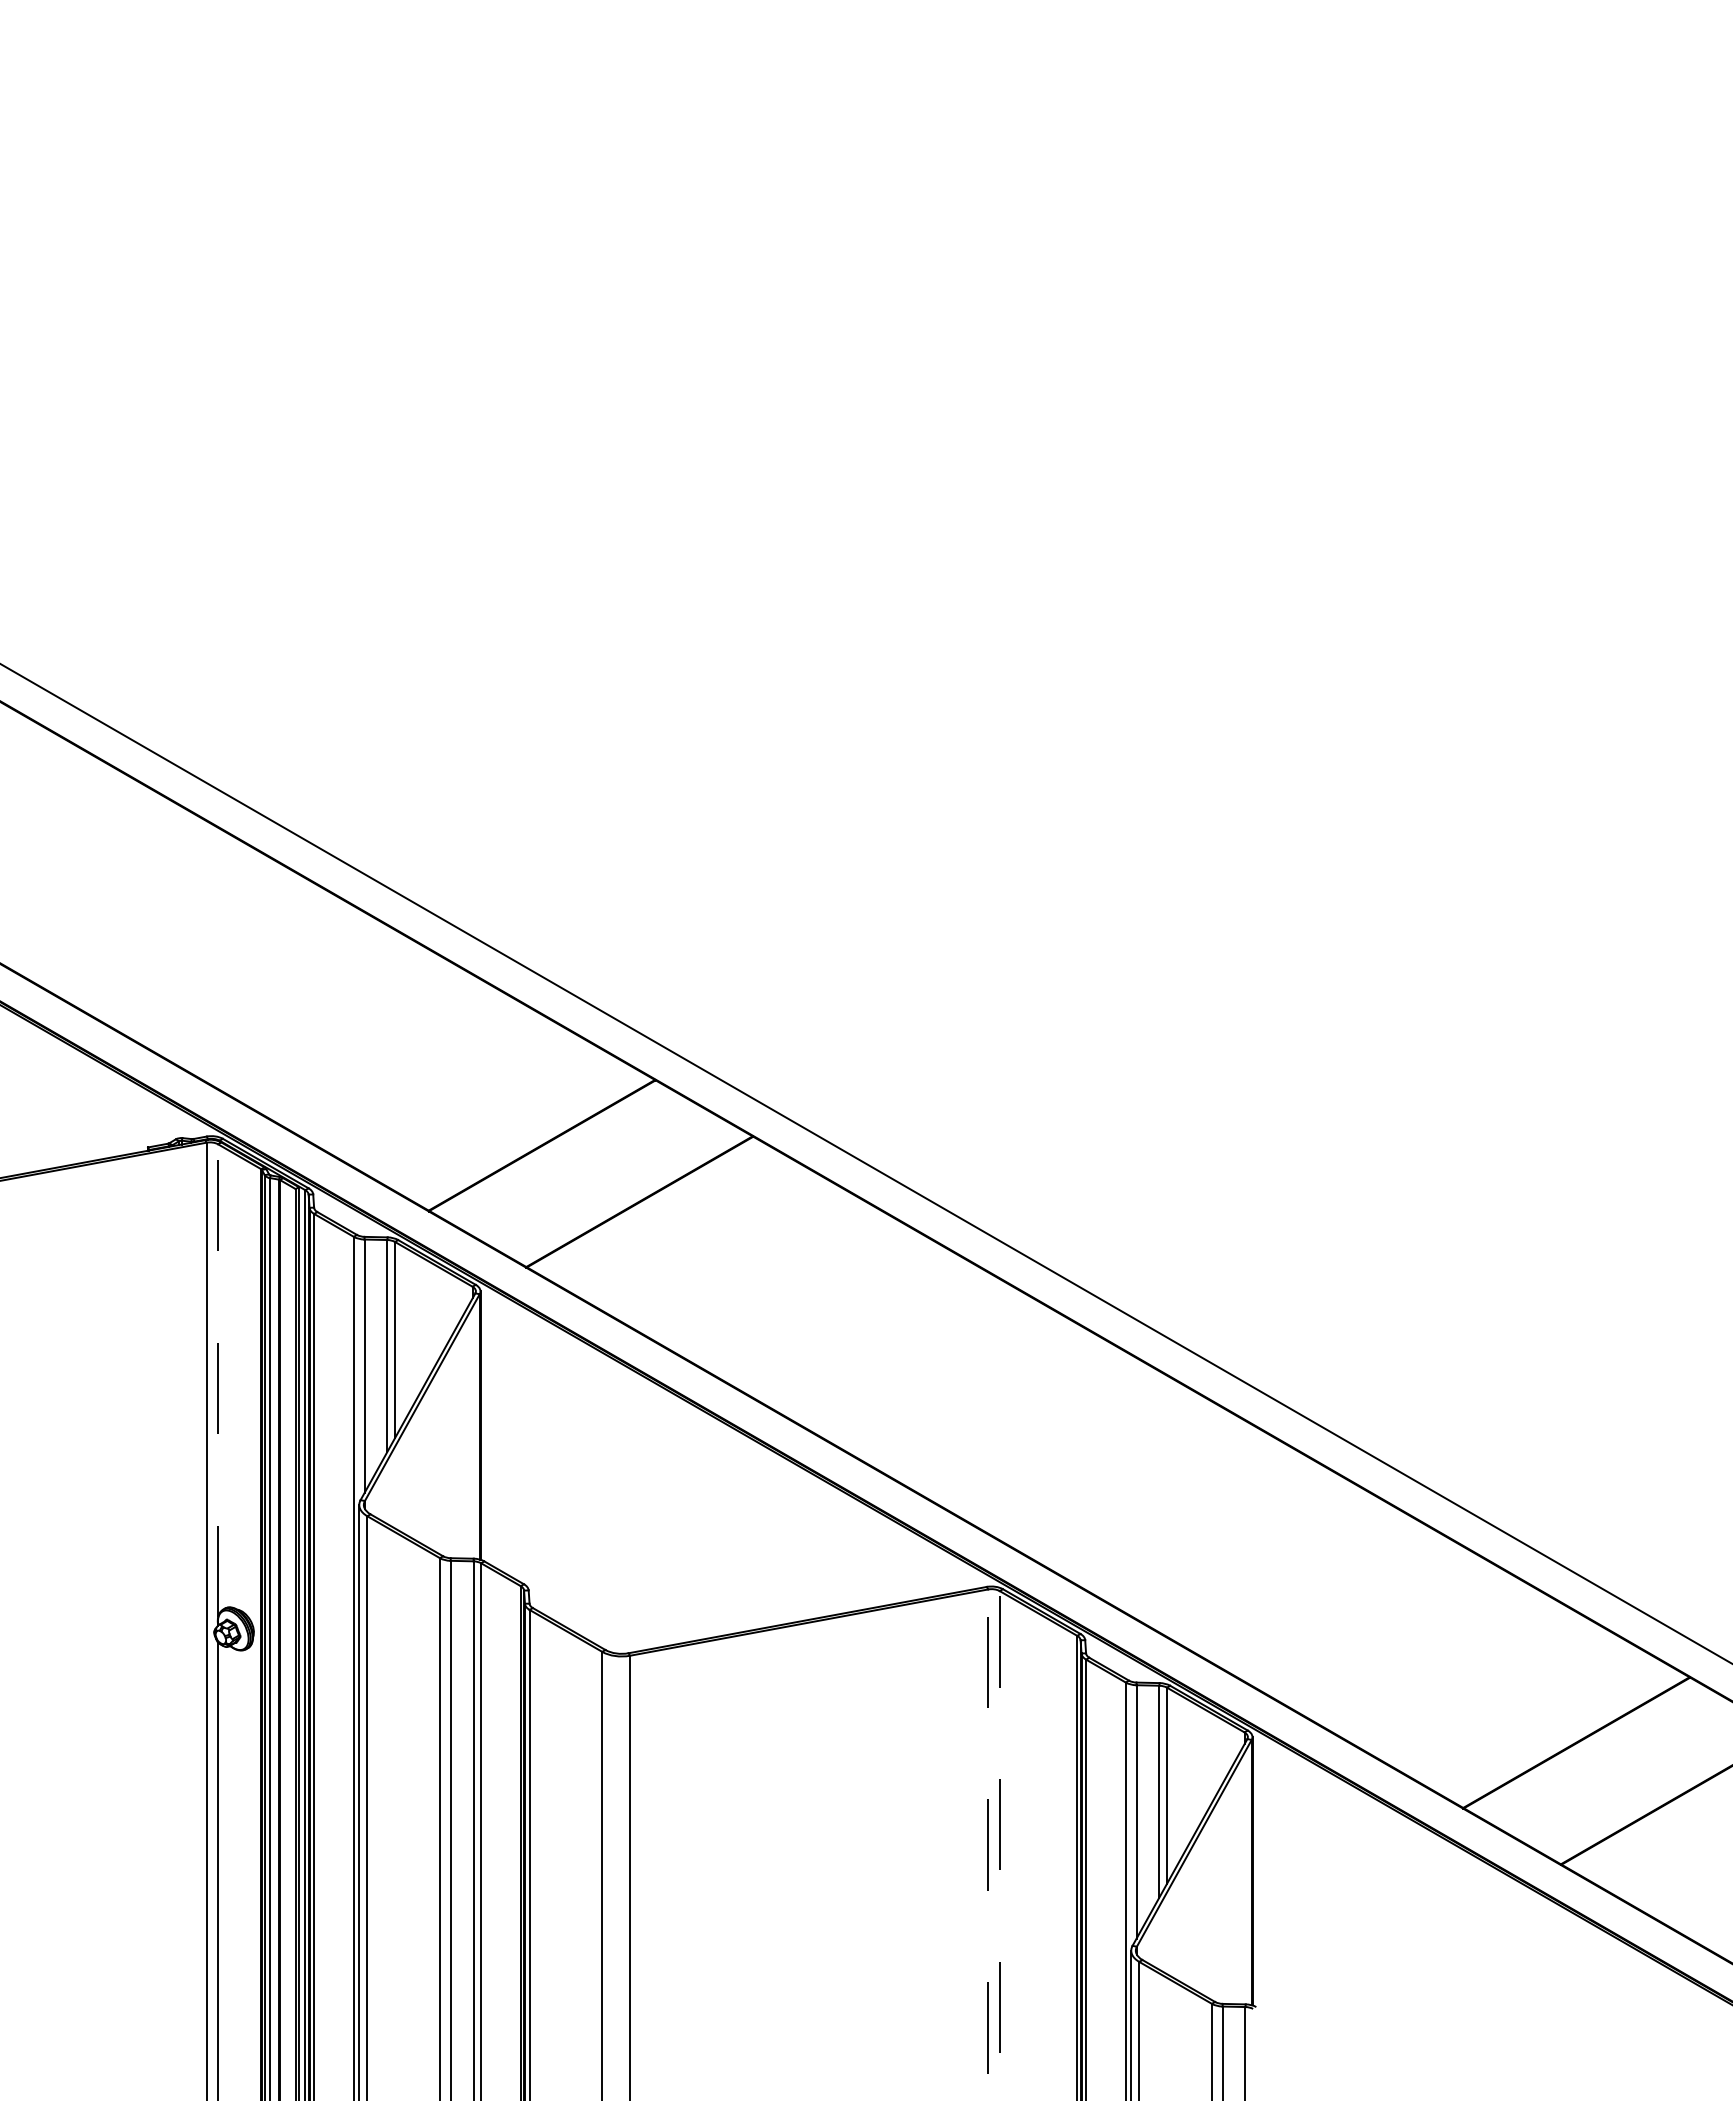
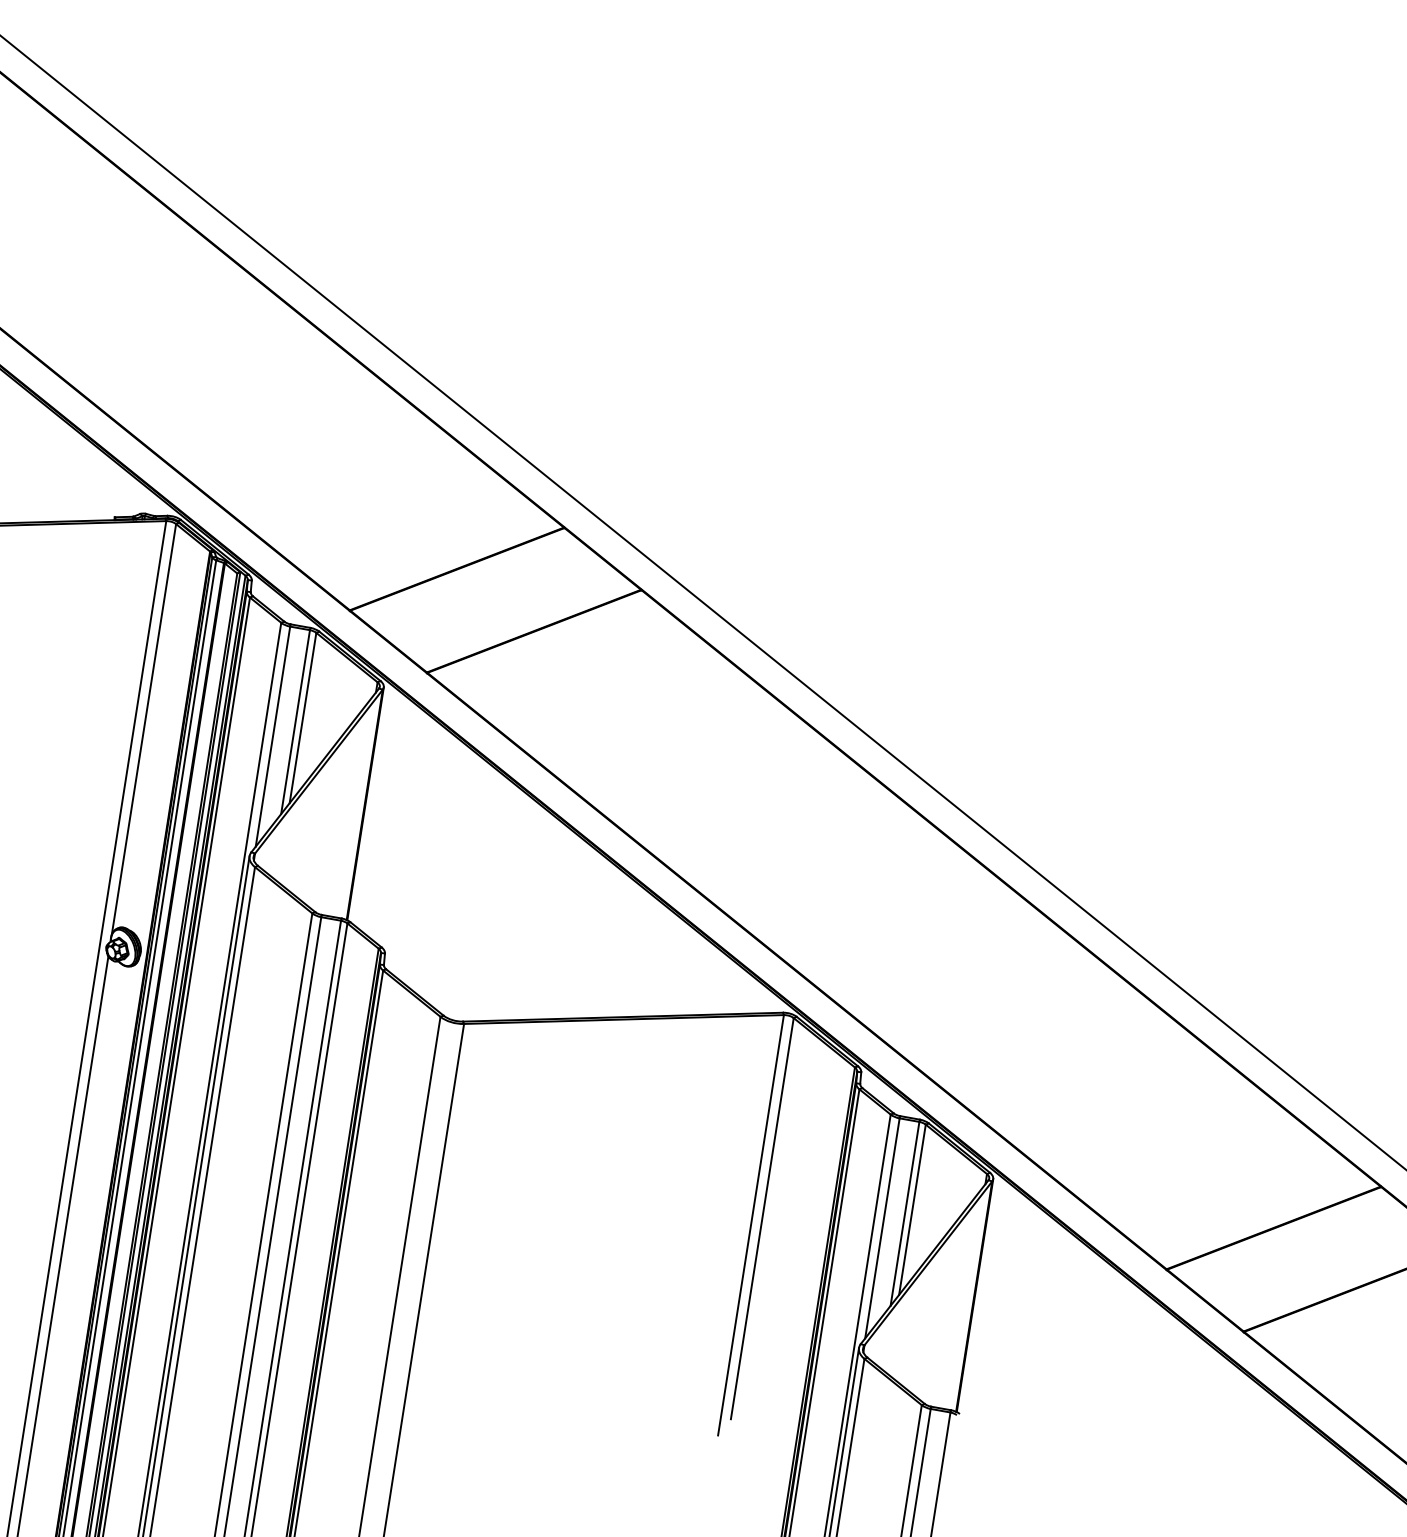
line: (218, 1380) -> (144, 729), dashed -> solid
line: (999, 1821) -> (762, 1218), dashed -> solid
line: (988, 1831) -> (751, 1225), dashed -> solid

